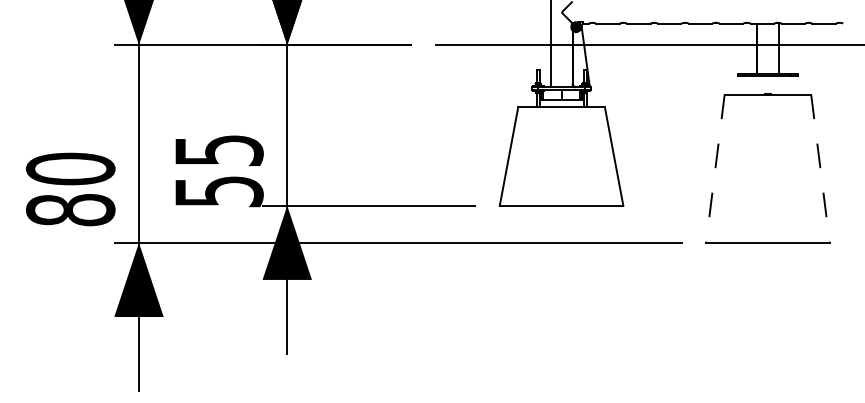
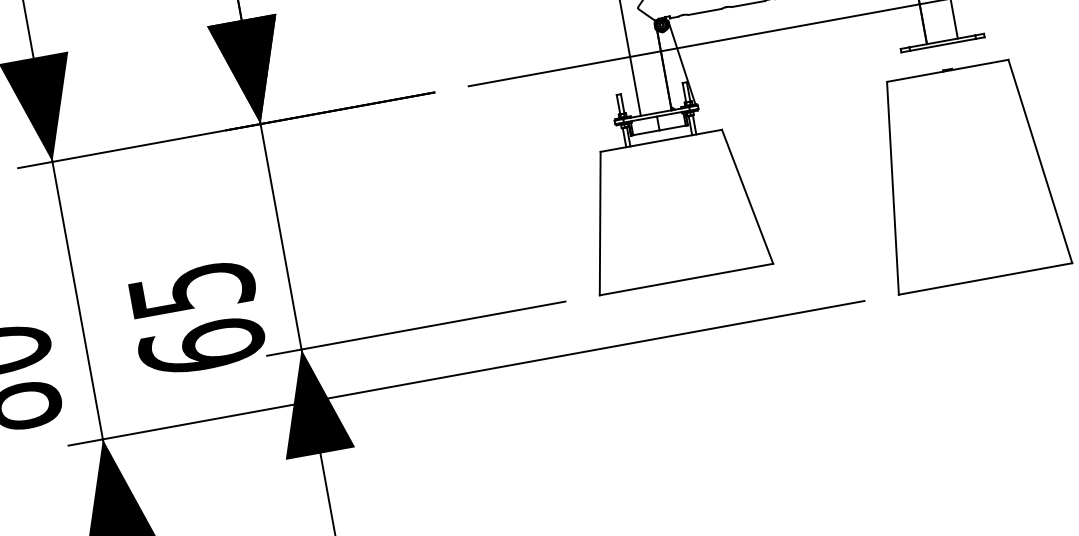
line: (715, 168) -> (893, 187), dashed -> solid
line: (820, 168) -> (1040, 161), dashed -> solid
text: (218, 191) -> (201, 347), 55 -> 65

